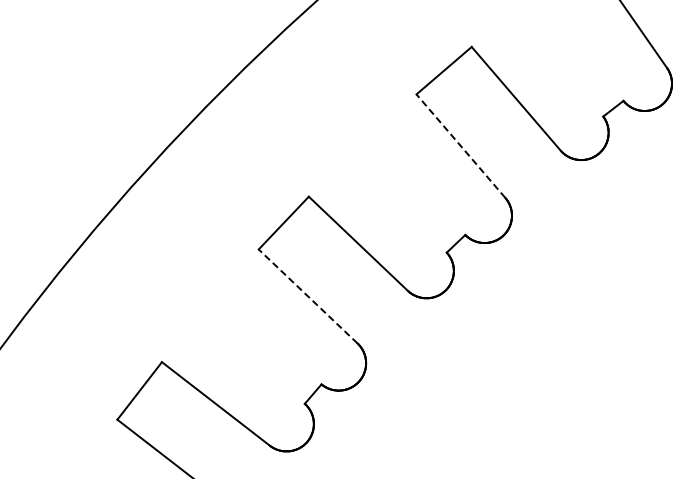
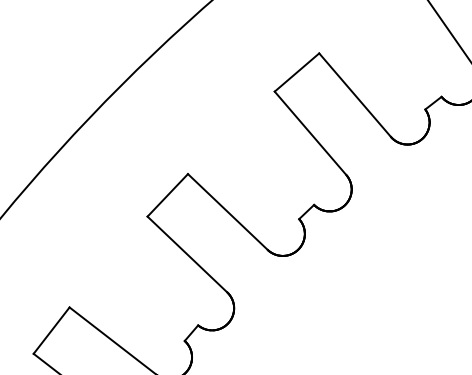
line: (460, 145) -> (310, 132), dashed -> solid
line: (307, 296) -> (186, 254), dashed -> solid

